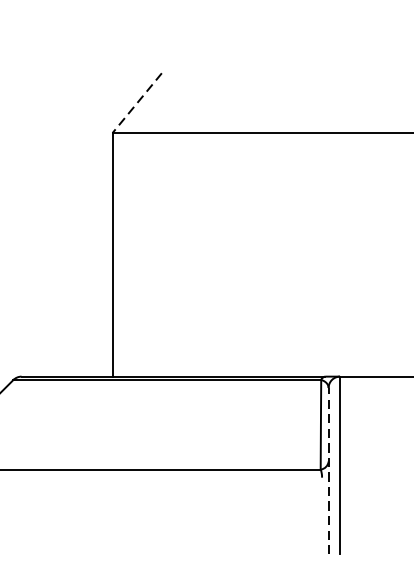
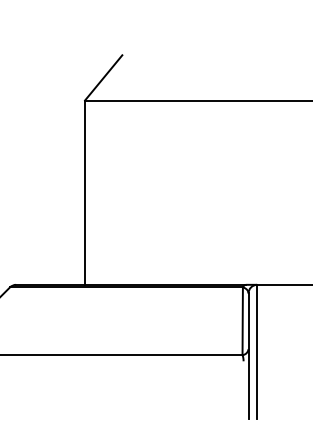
line: (136, 103) -> (103, 78), dashed -> solid
line: (328, 471) -> (248, 356), dashed -> solid

